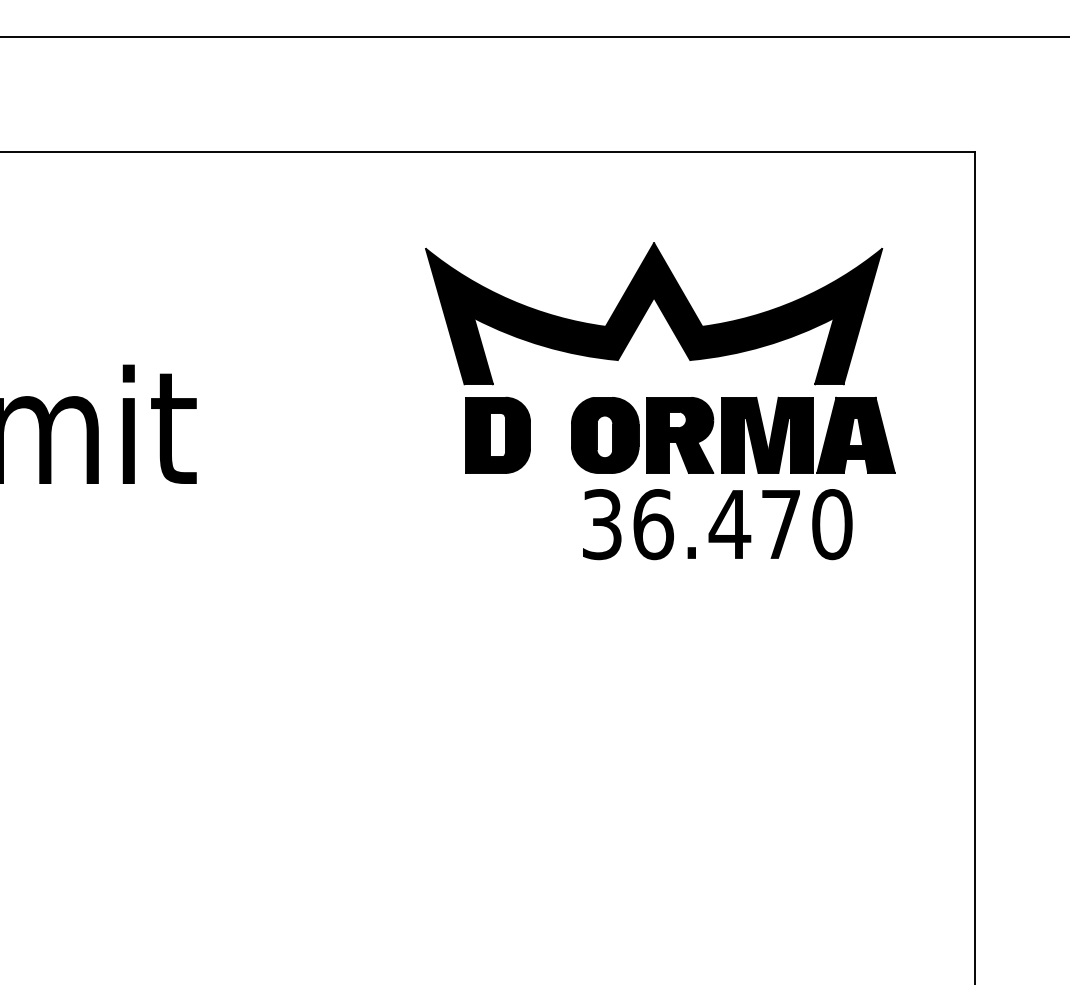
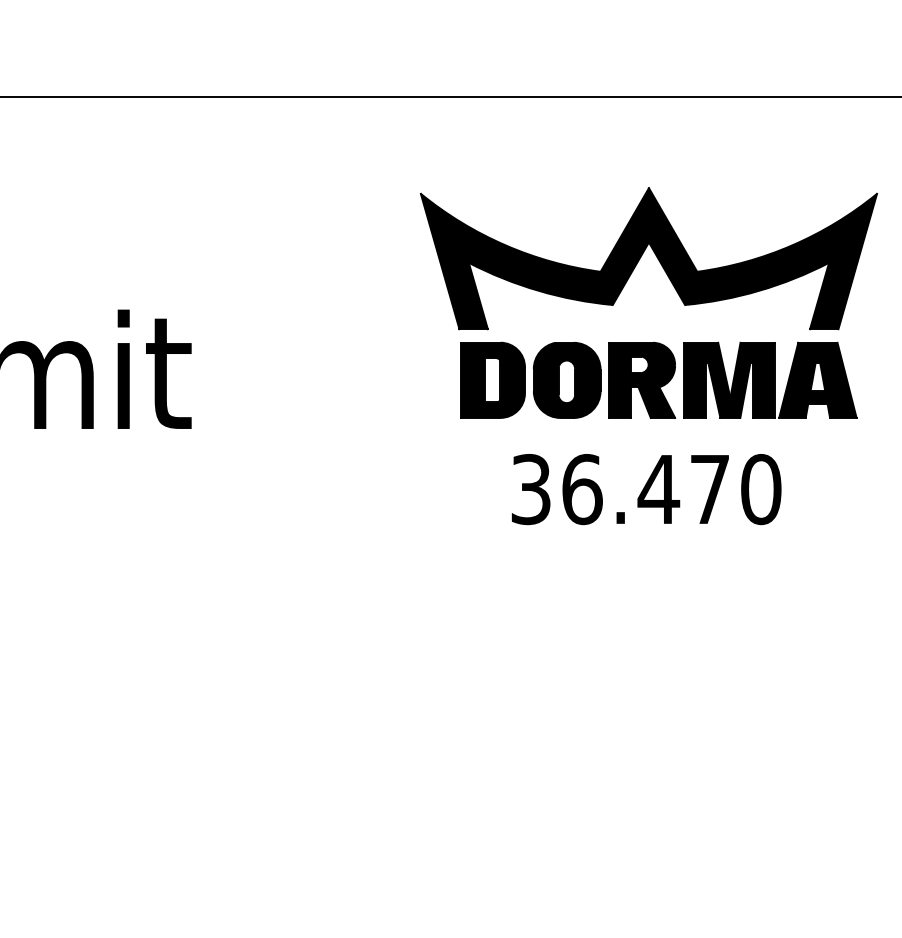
part: (733, 434) -> (695, 379), moved
text: (717, 524) -> (646, 489), moved

